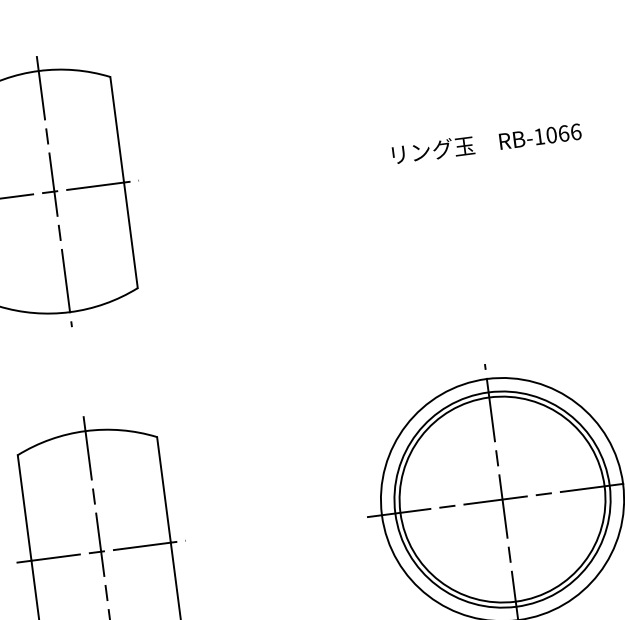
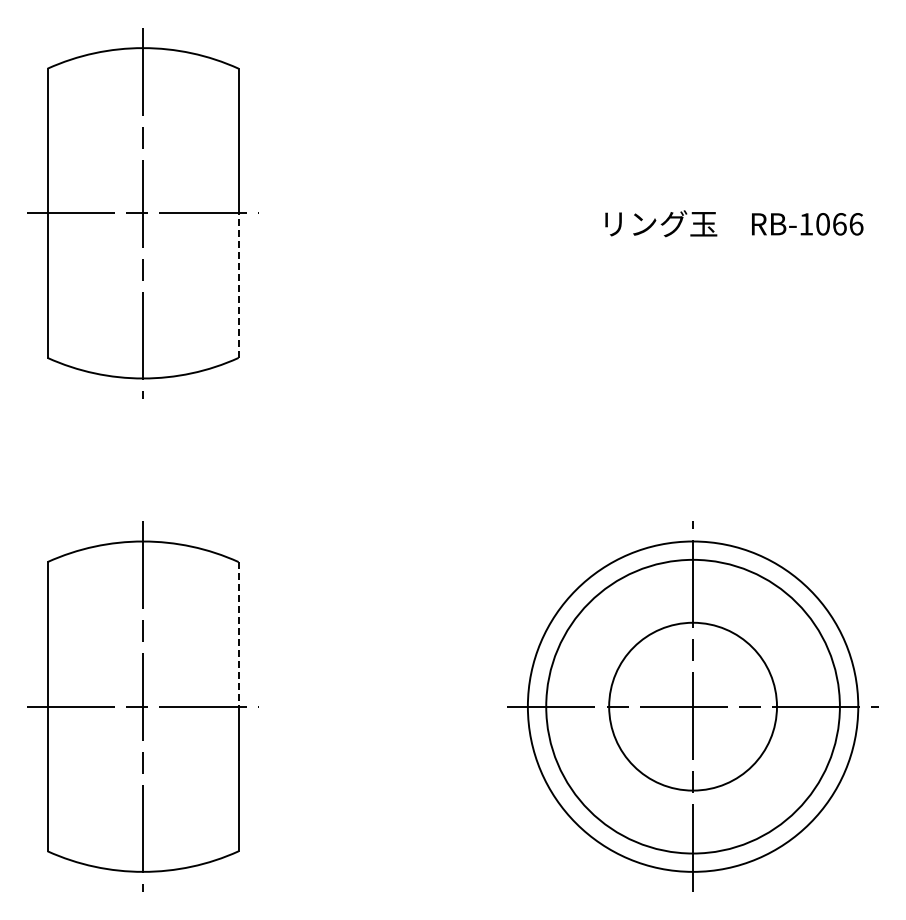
line: (130, 235) -> (238, 285), solid -> dashed
line: (163, 489) -> (238, 634), solid -> dashed
circle: (502, 499) -> (692, 706), size x0.6

